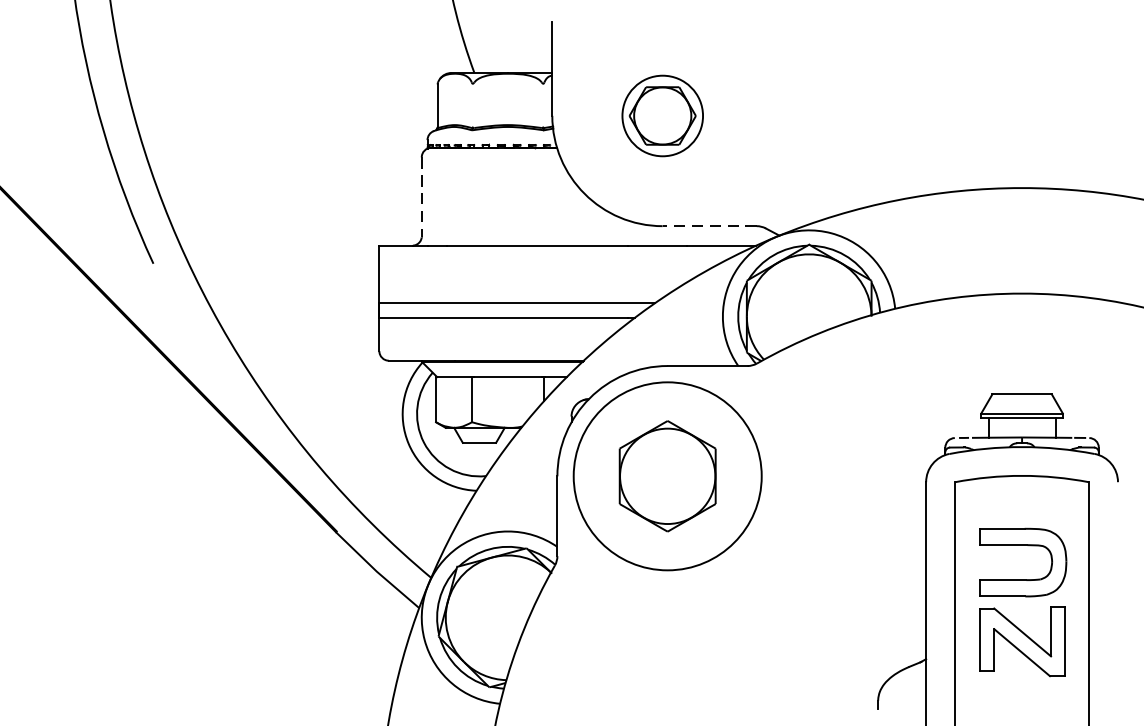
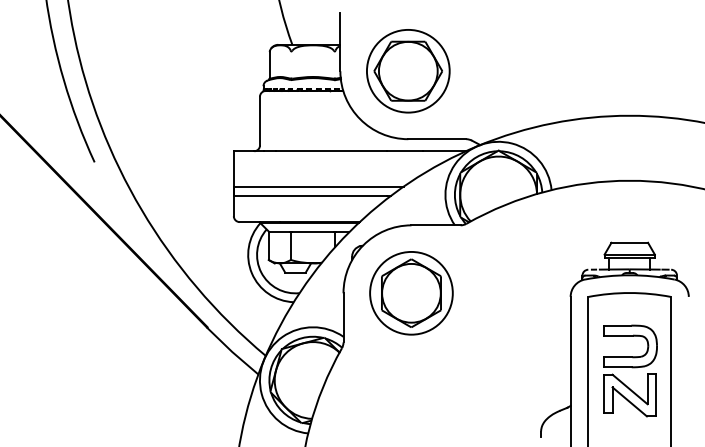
part: (662, 116) -> (408, 71), size x1.67
line: (421, 197) -> (259, 121), dashed -> solid
line: (709, 226) -> (437, 139), dashed -> solid
circle: (667, 475) -> (411, 292), size x0.71

